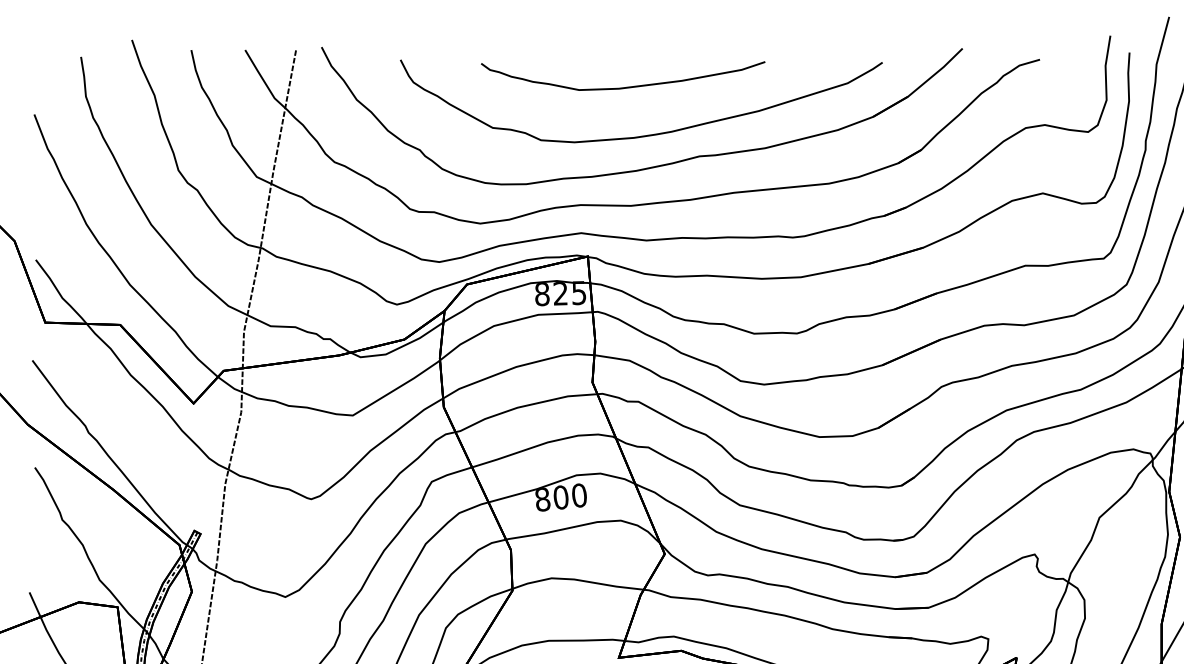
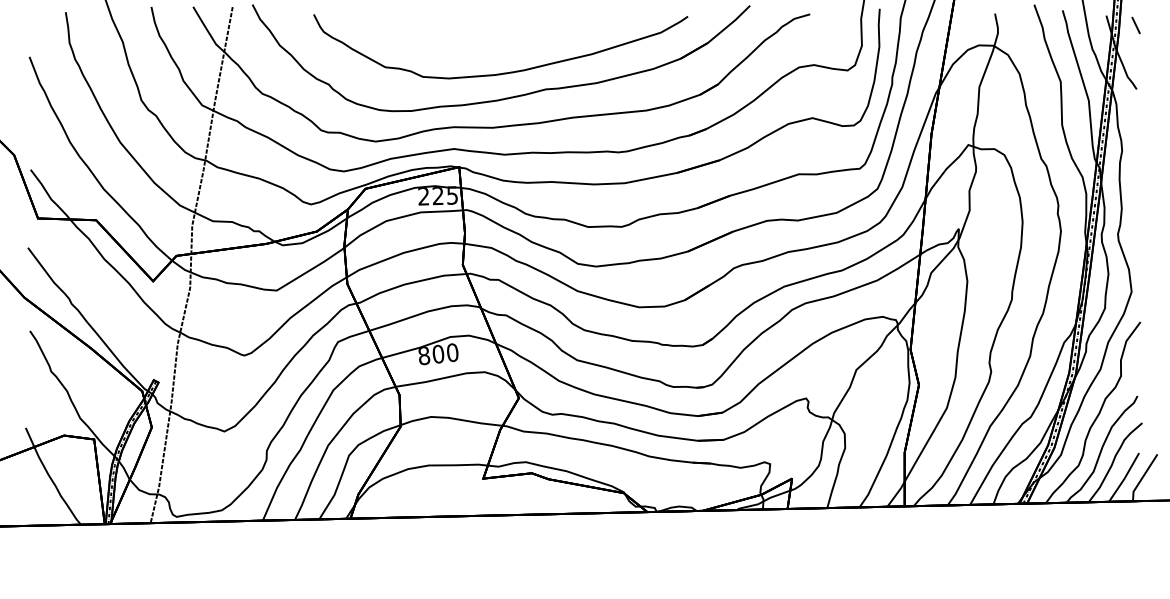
curve: (622, 86) -> (486, 35), removed
text: (541, 294) -> (423, 196), 825 -> 225

